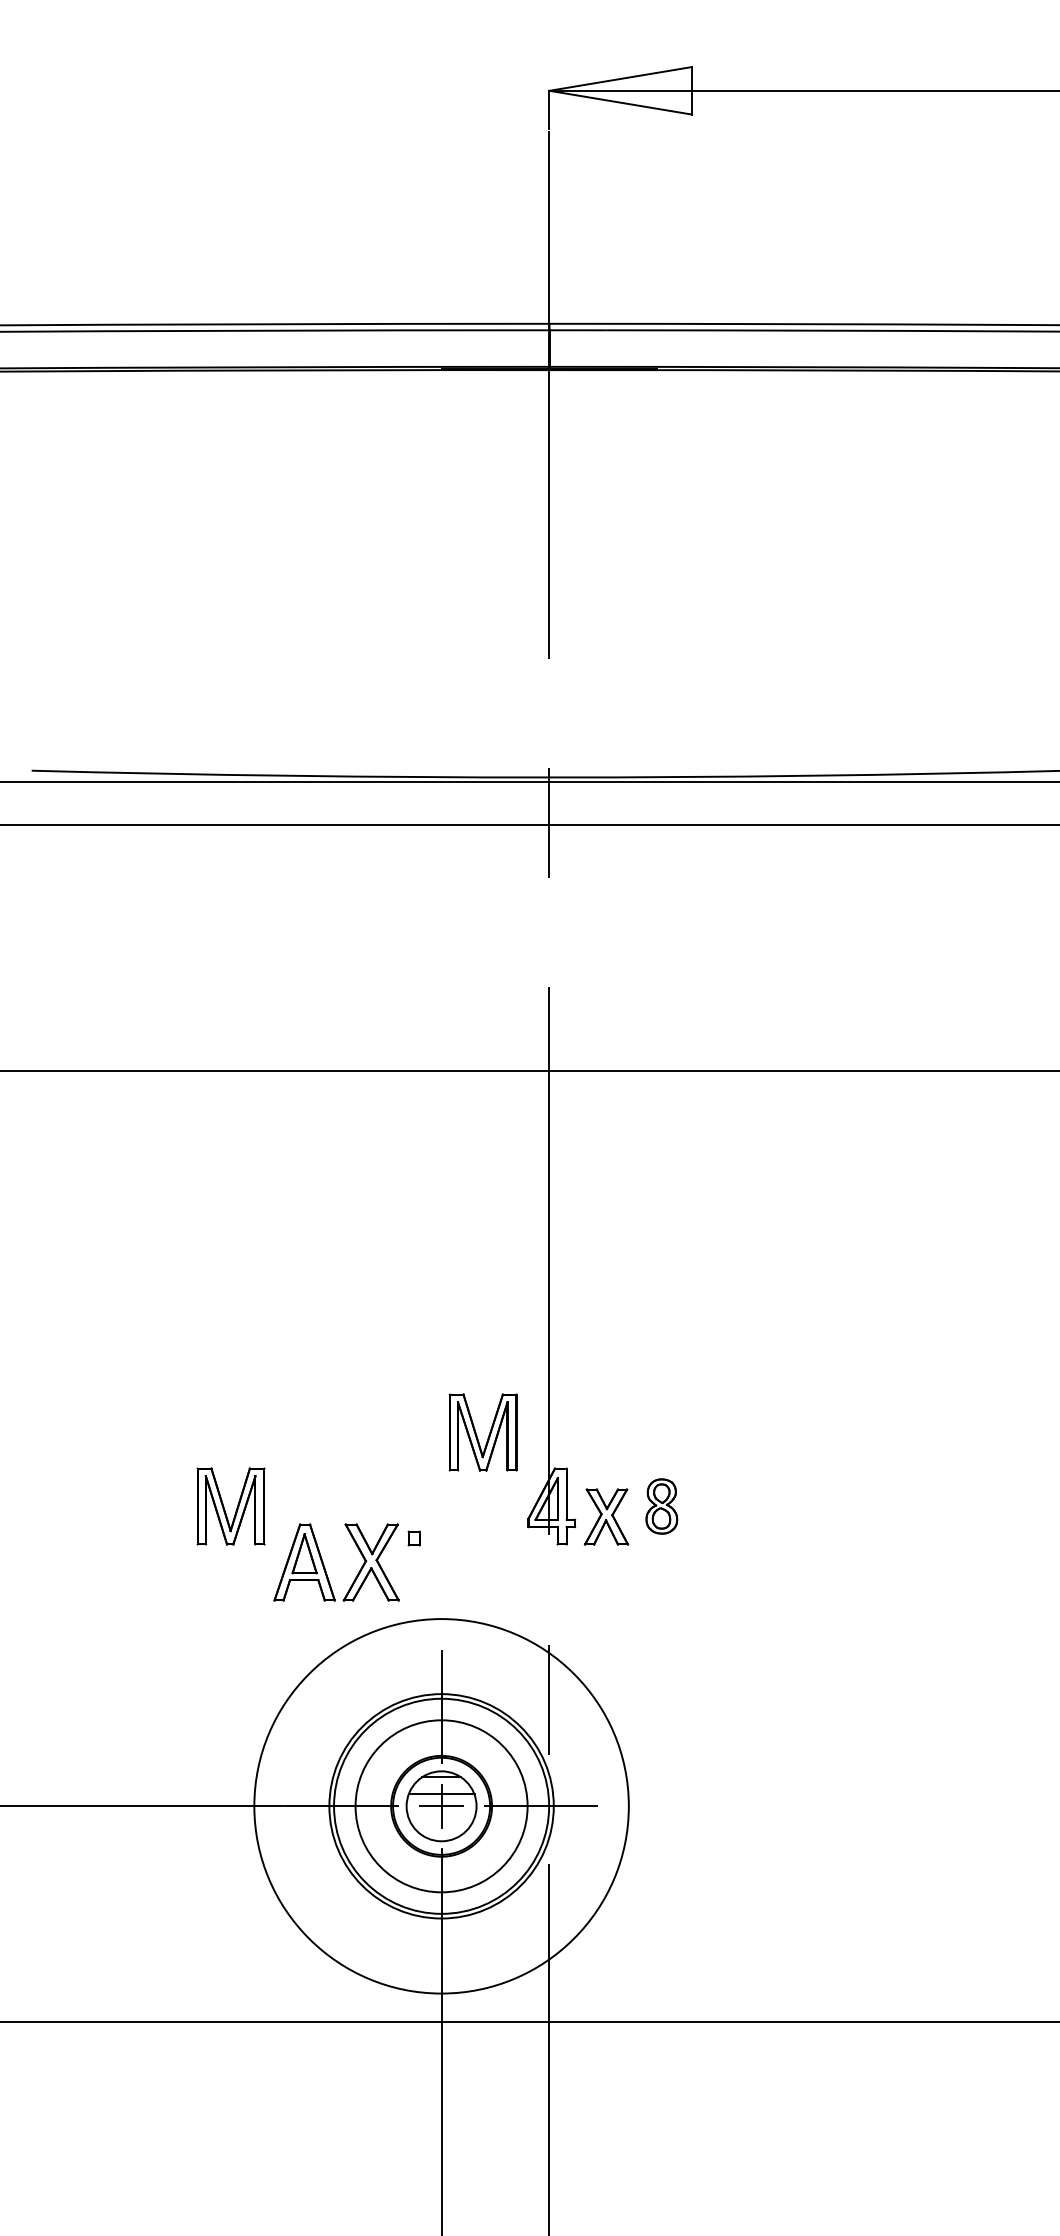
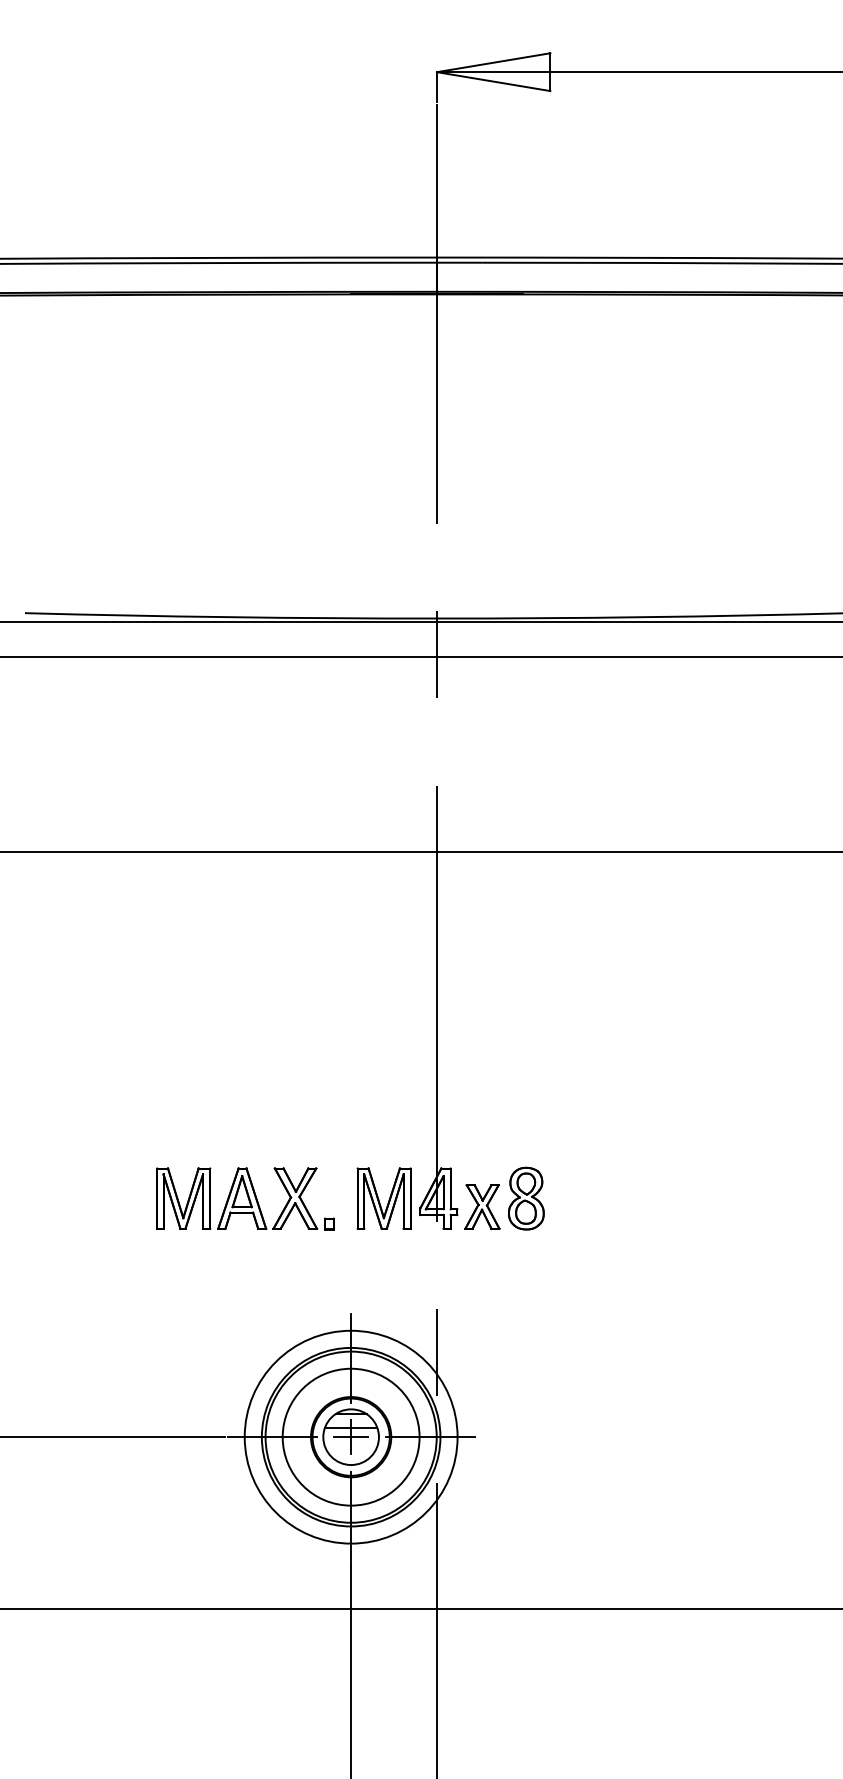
part: (482, 1432) -> (383, 1198), moved
part: (661, 1506) -> (526, 1198), size x1.43
part: (325, 1567) -> (258, 1202), moved
circle: (441, 1806) -> (351, 1437), size x0.71

